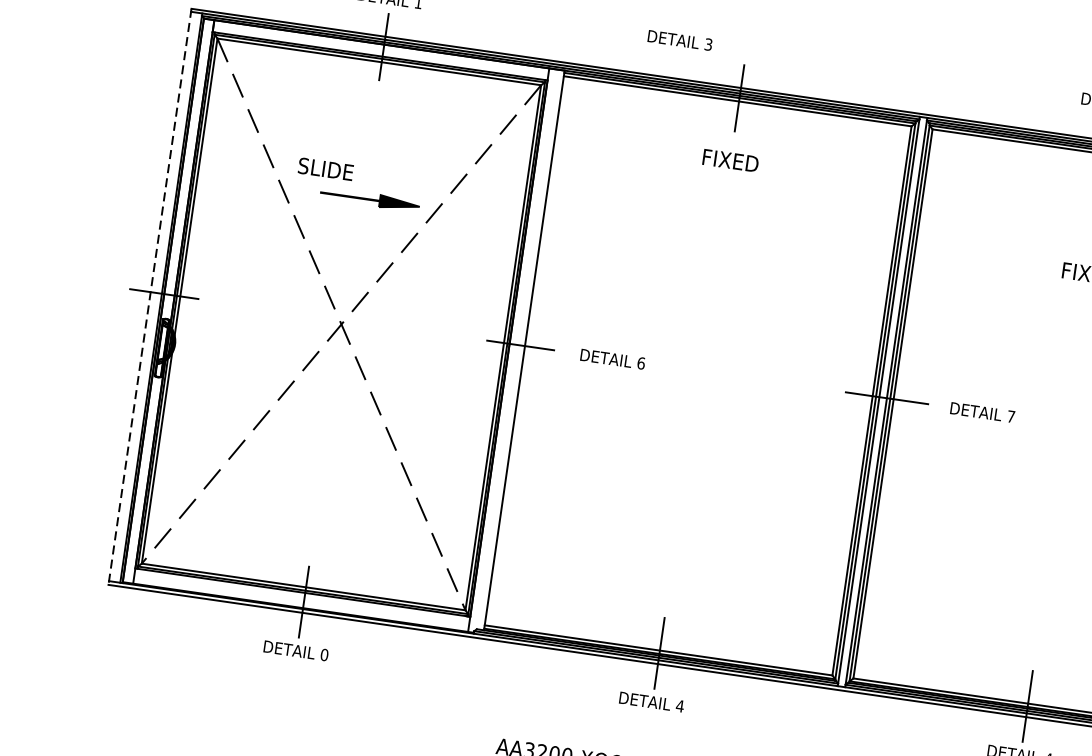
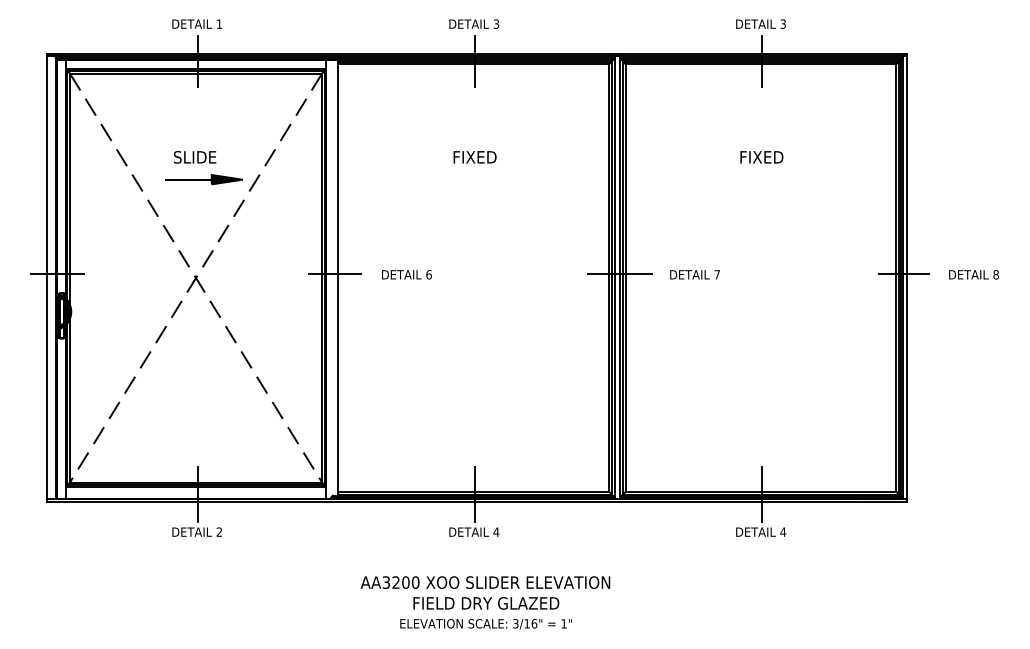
text: (680, 39) -> (474, 23), moved
text: (729, 160) -> (474, 157), moved
text: (326, 169) -> (195, 157), moved
line: (149, 297) -> (46, 278), dashed -> solid
text: (324, 654) -> (219, 531), 0 -> 2

